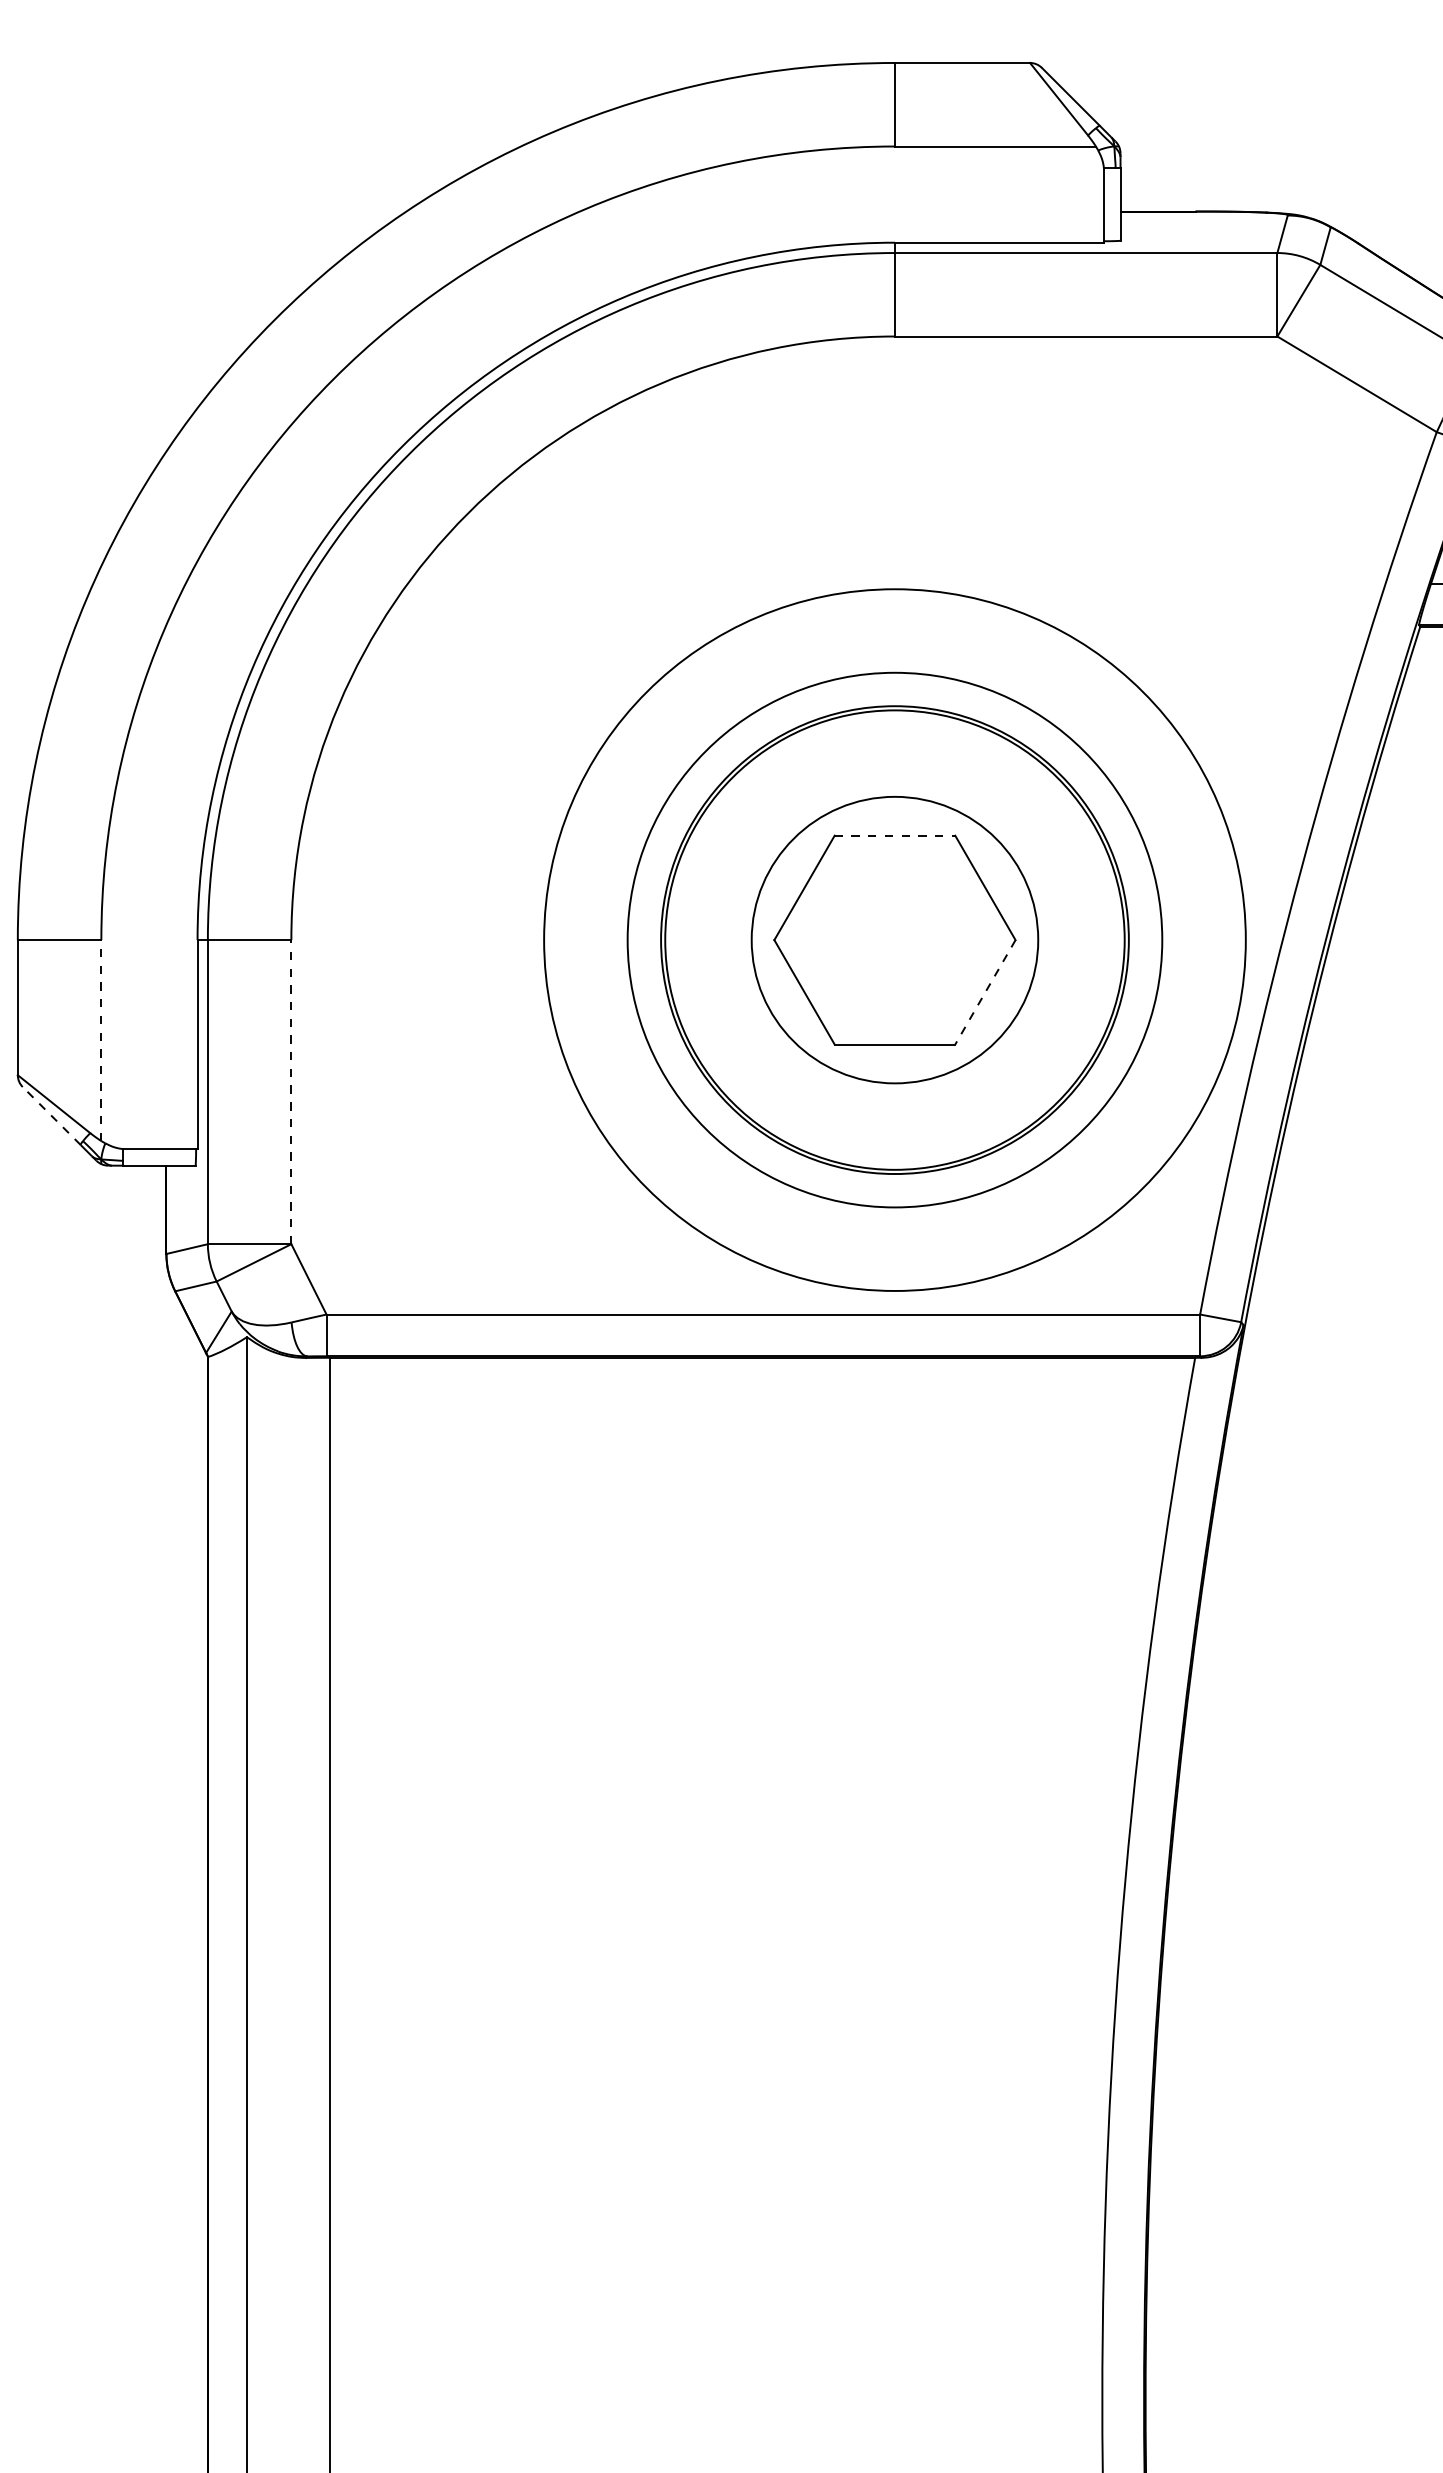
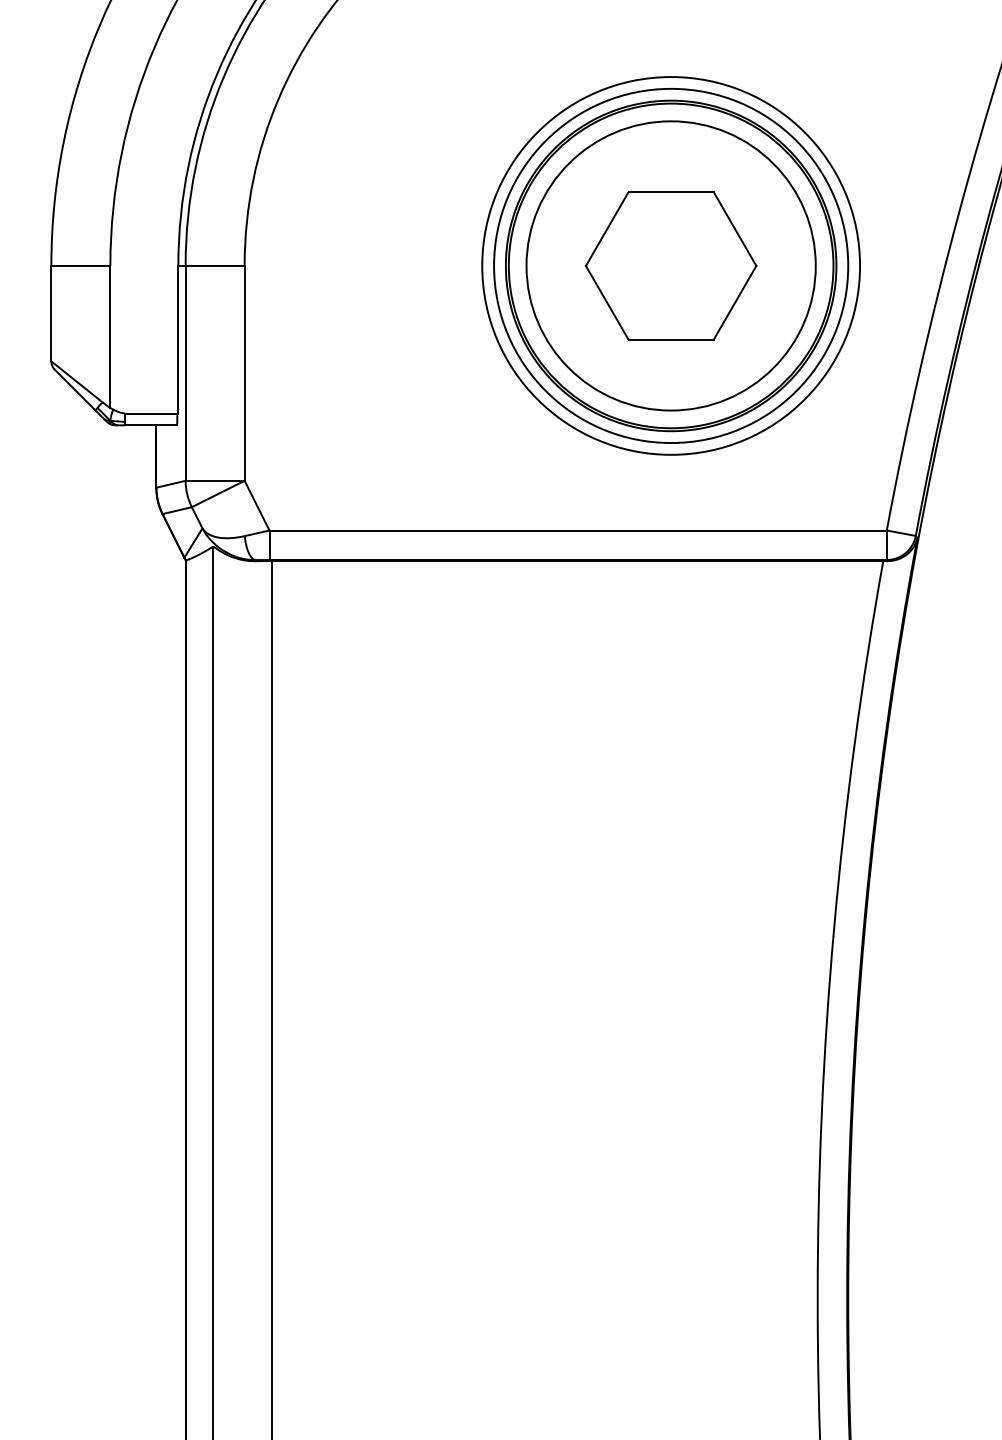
line: (895, 835) -> (671, 192), dashed -> solid
circle: (894, 939) -> (670, 265), size x0.71
circle: (894, 939) -> (670, 265), size x1.43
line: (985, 992) -> (735, 302), dashed -> solid
line: (101, 1040) -> (110, 336), dashed -> solid
line: (291, 1091) -> (244, 372), dashed -> solid
line: (51, 1115) -> (75, 389), dashed -> solid

